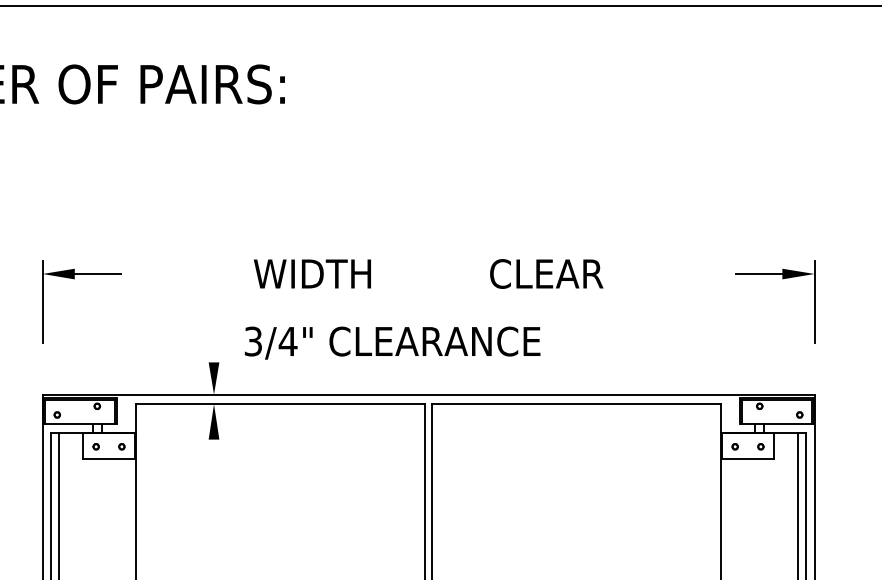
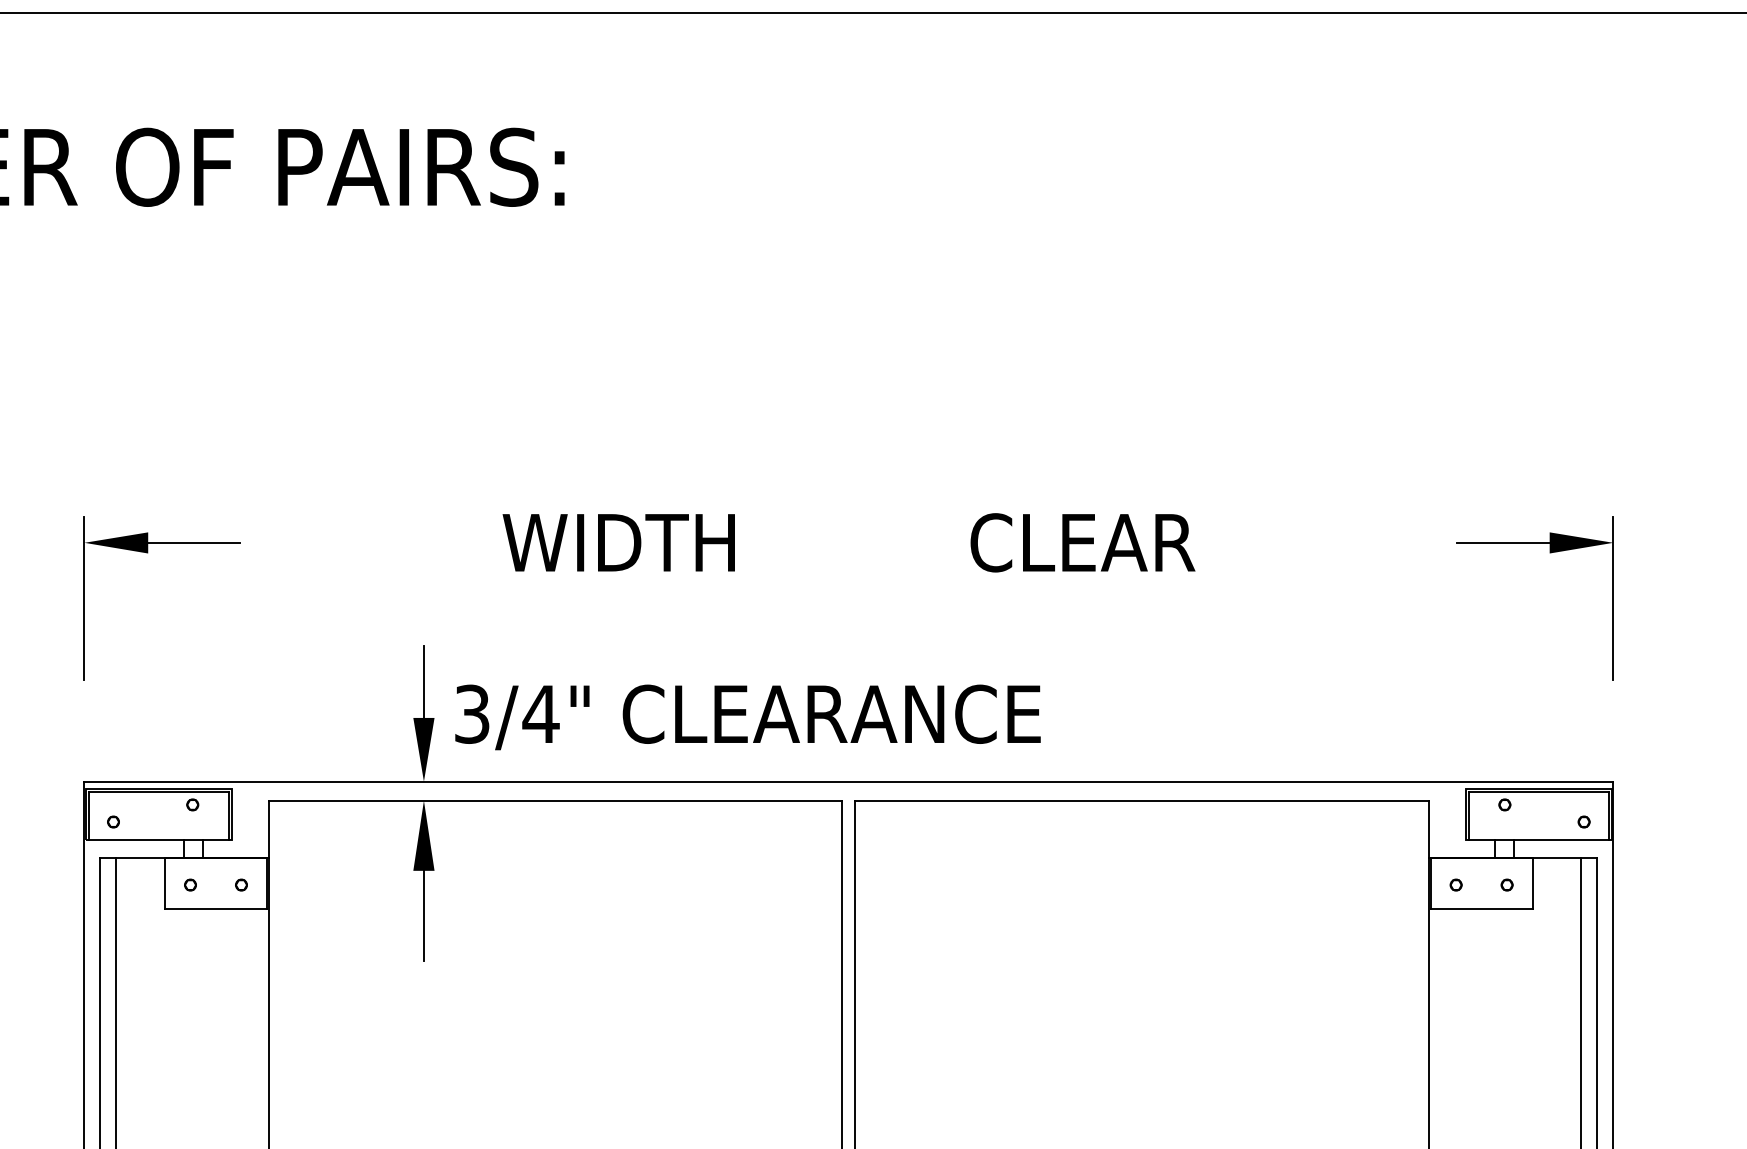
text: (392, 342) -> (747, 716), moved
line: (214, 344) -> (424, 682), added
line: (214, 462) -> (424, 916), added

